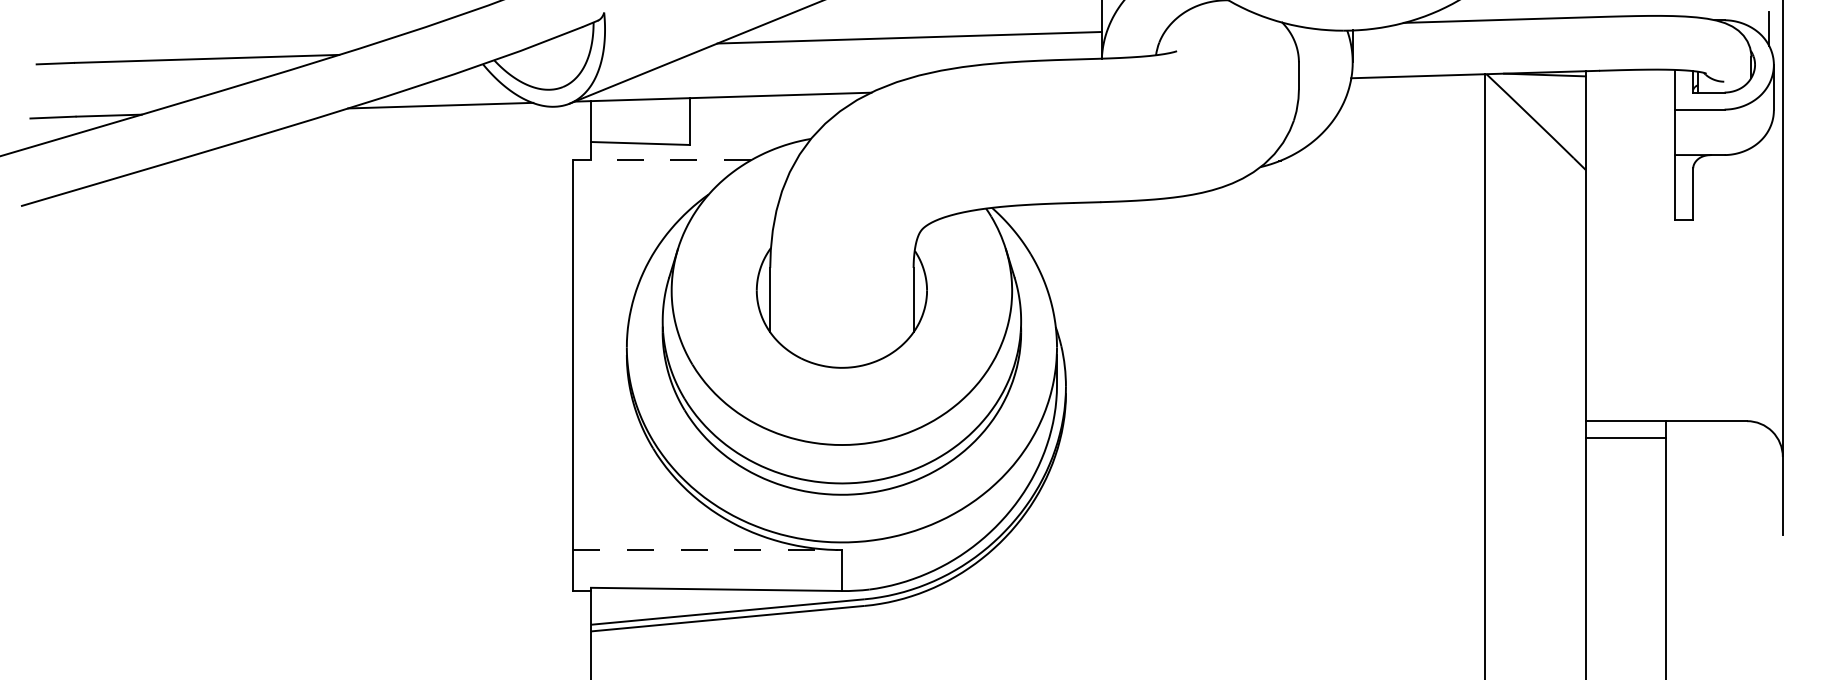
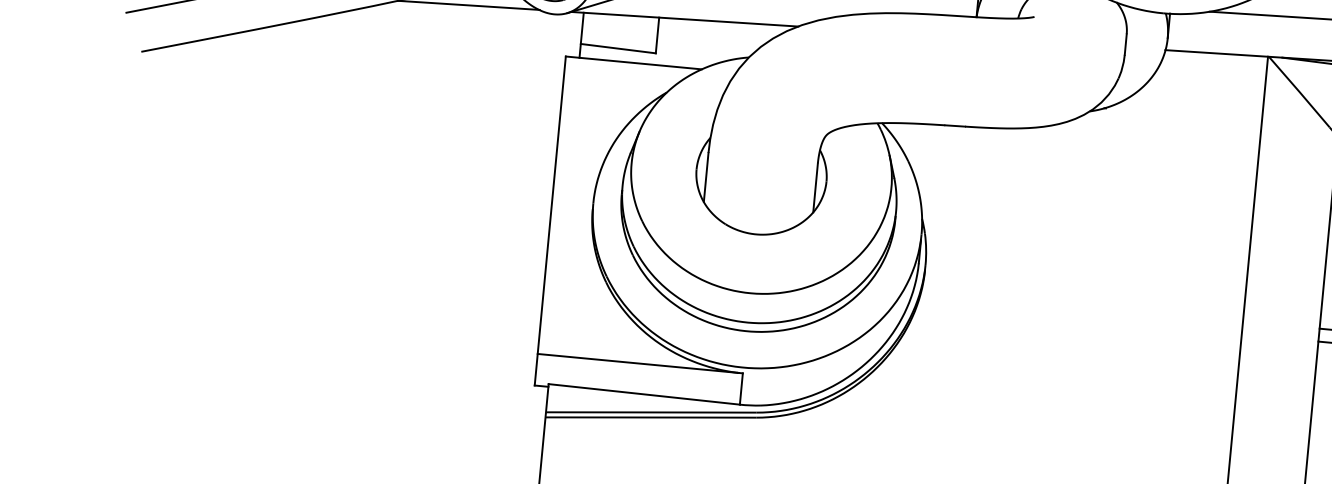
line: (661, 160) -> (633, 63), dashed -> solid
line: (704, 549) -> (638, 363), dashed -> solid

